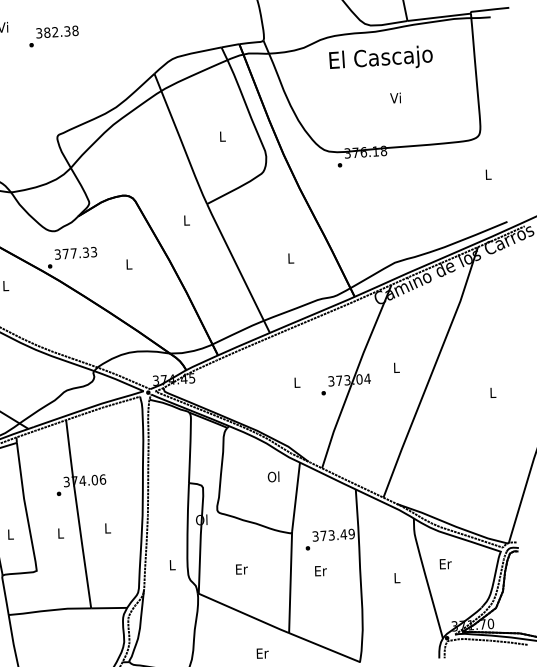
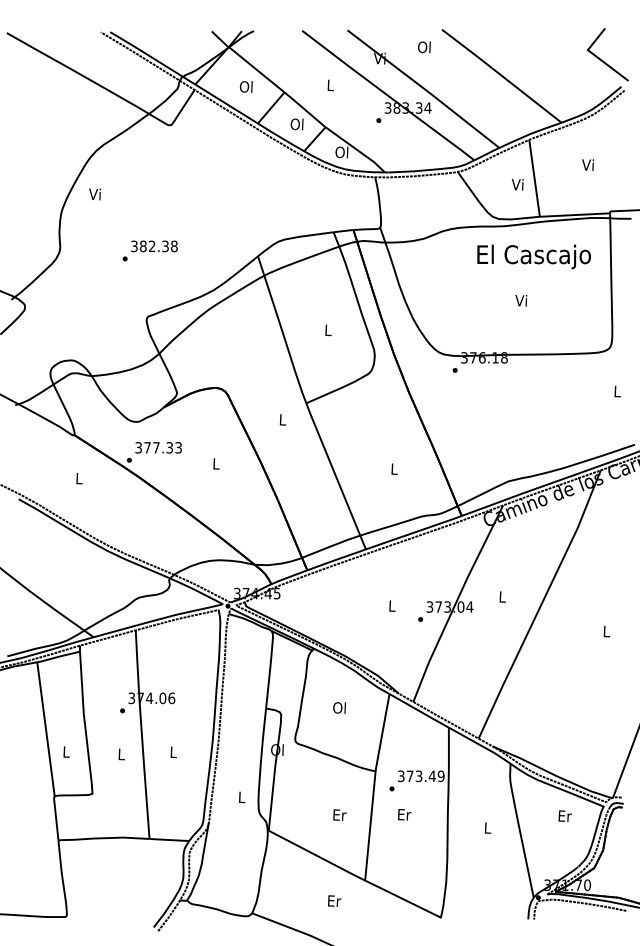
text: (53, 36) -> (149, 250), moved
text: (380, 58) -> (533, 256), moved
text: (273, 476) -> (339, 707), moved
text: (445, 563) -> (564, 815), moved
text: (241, 568) -> (339, 814), moved

